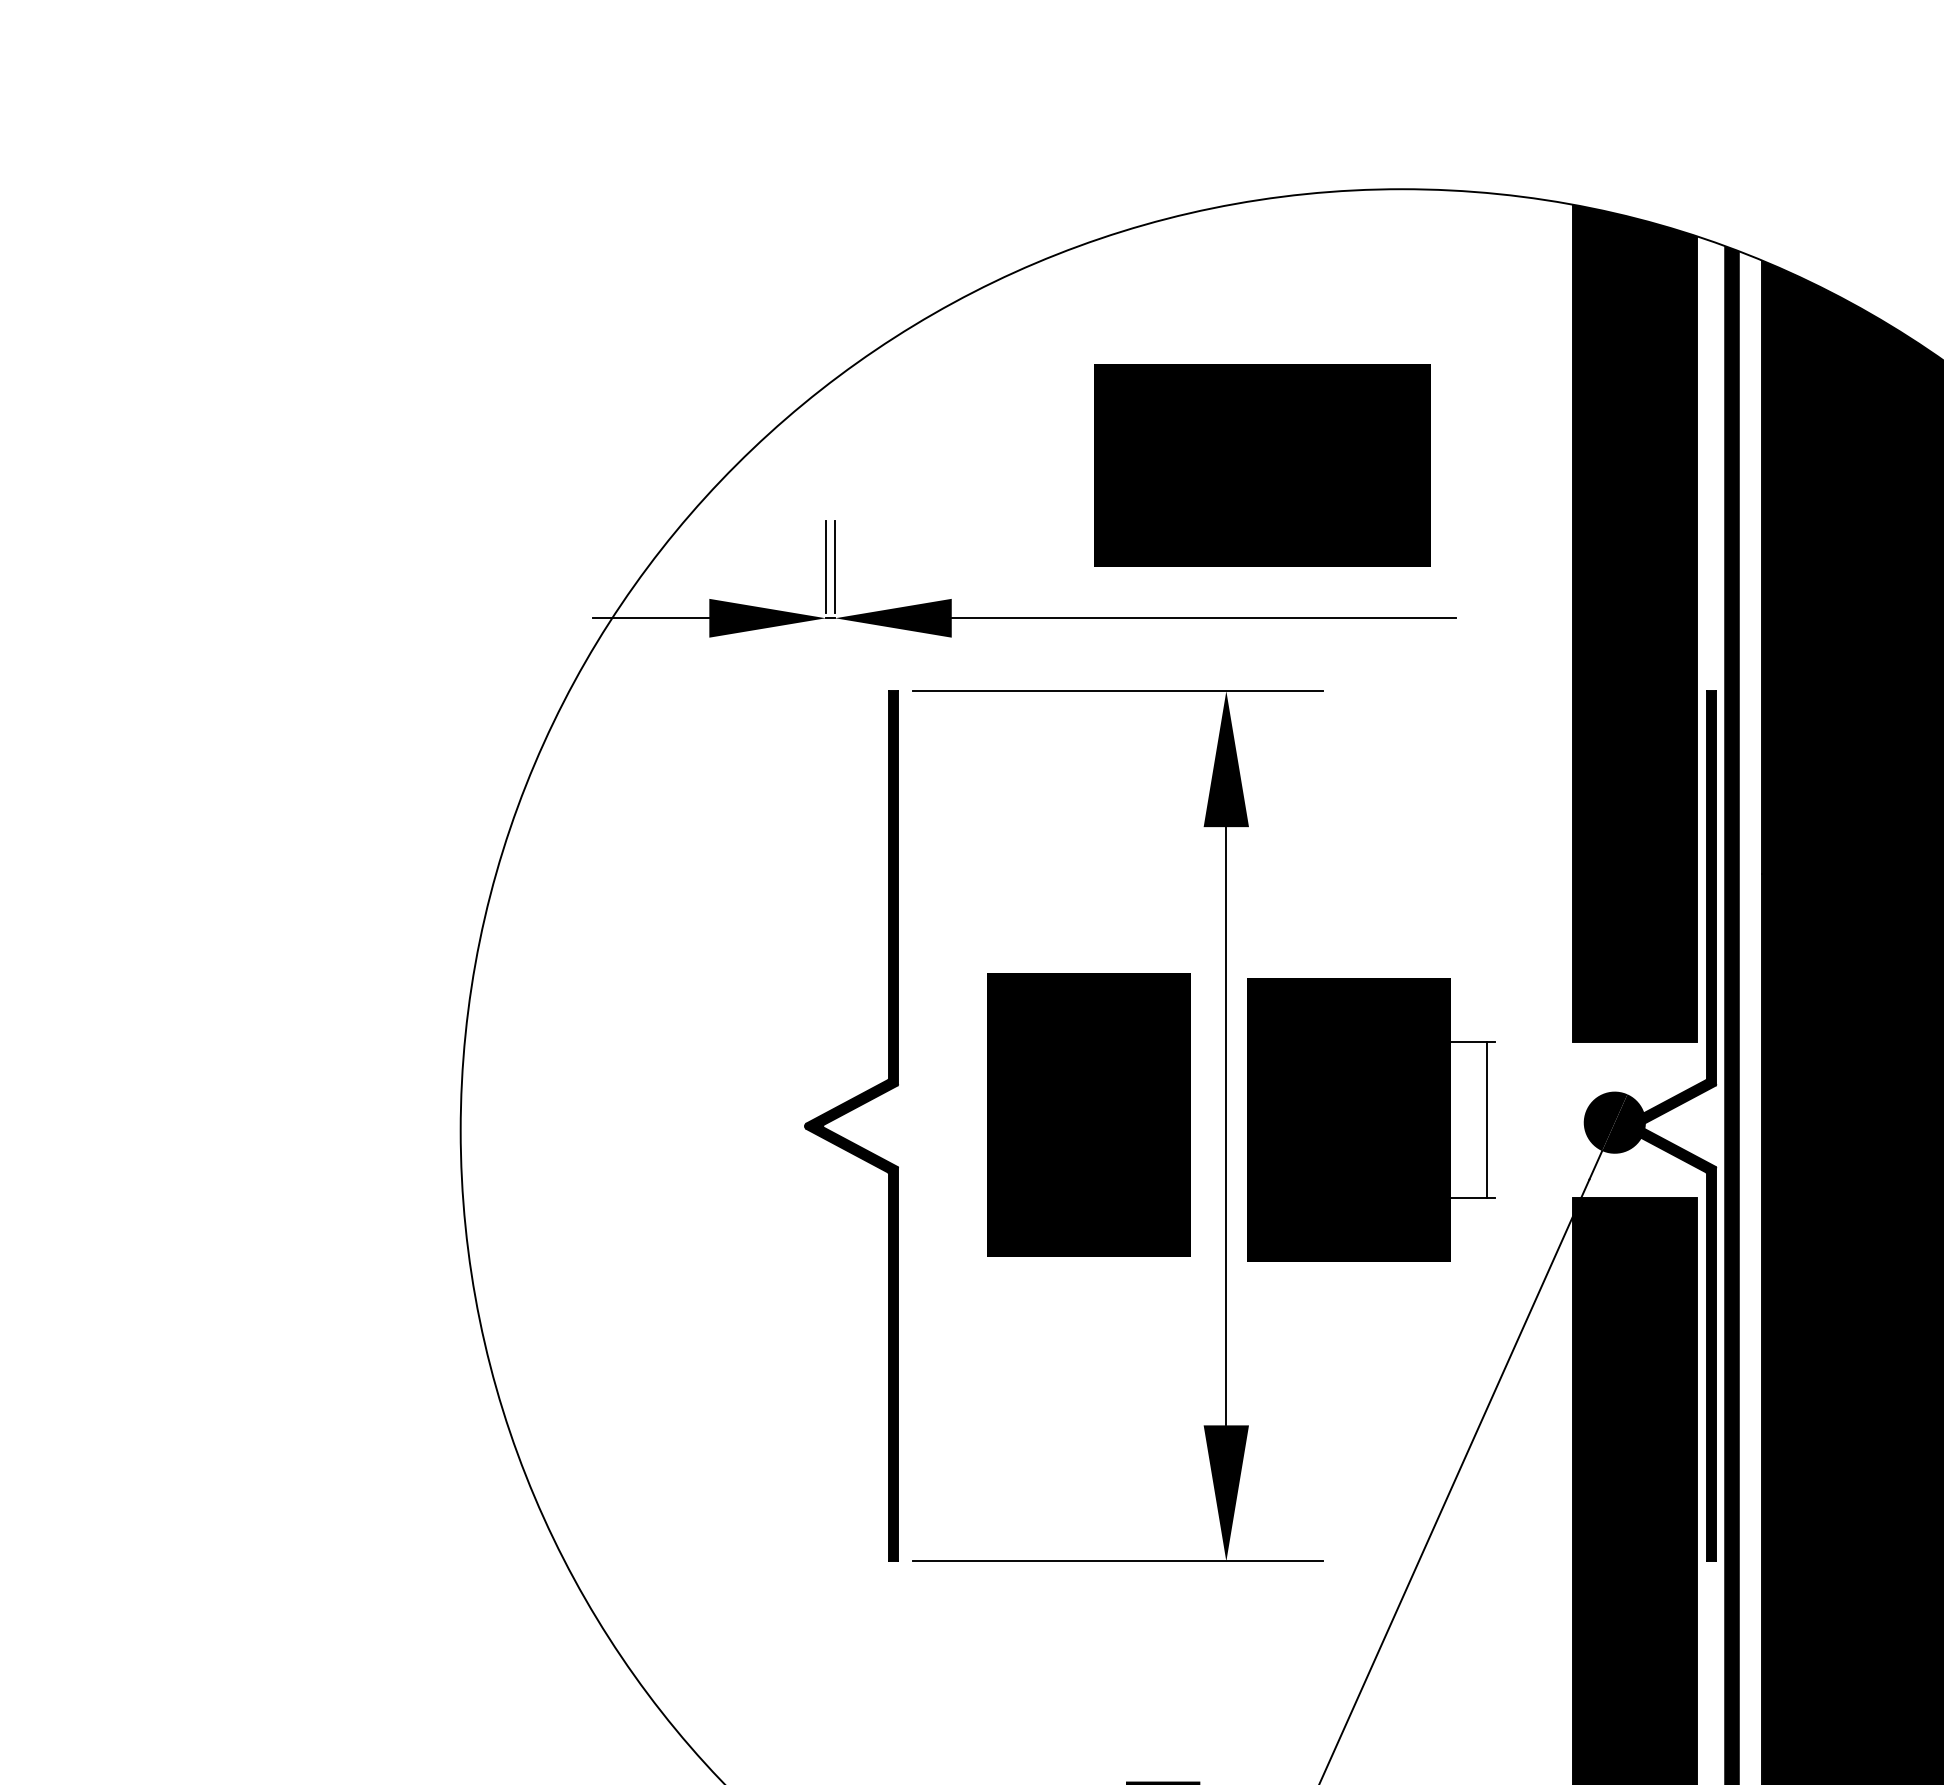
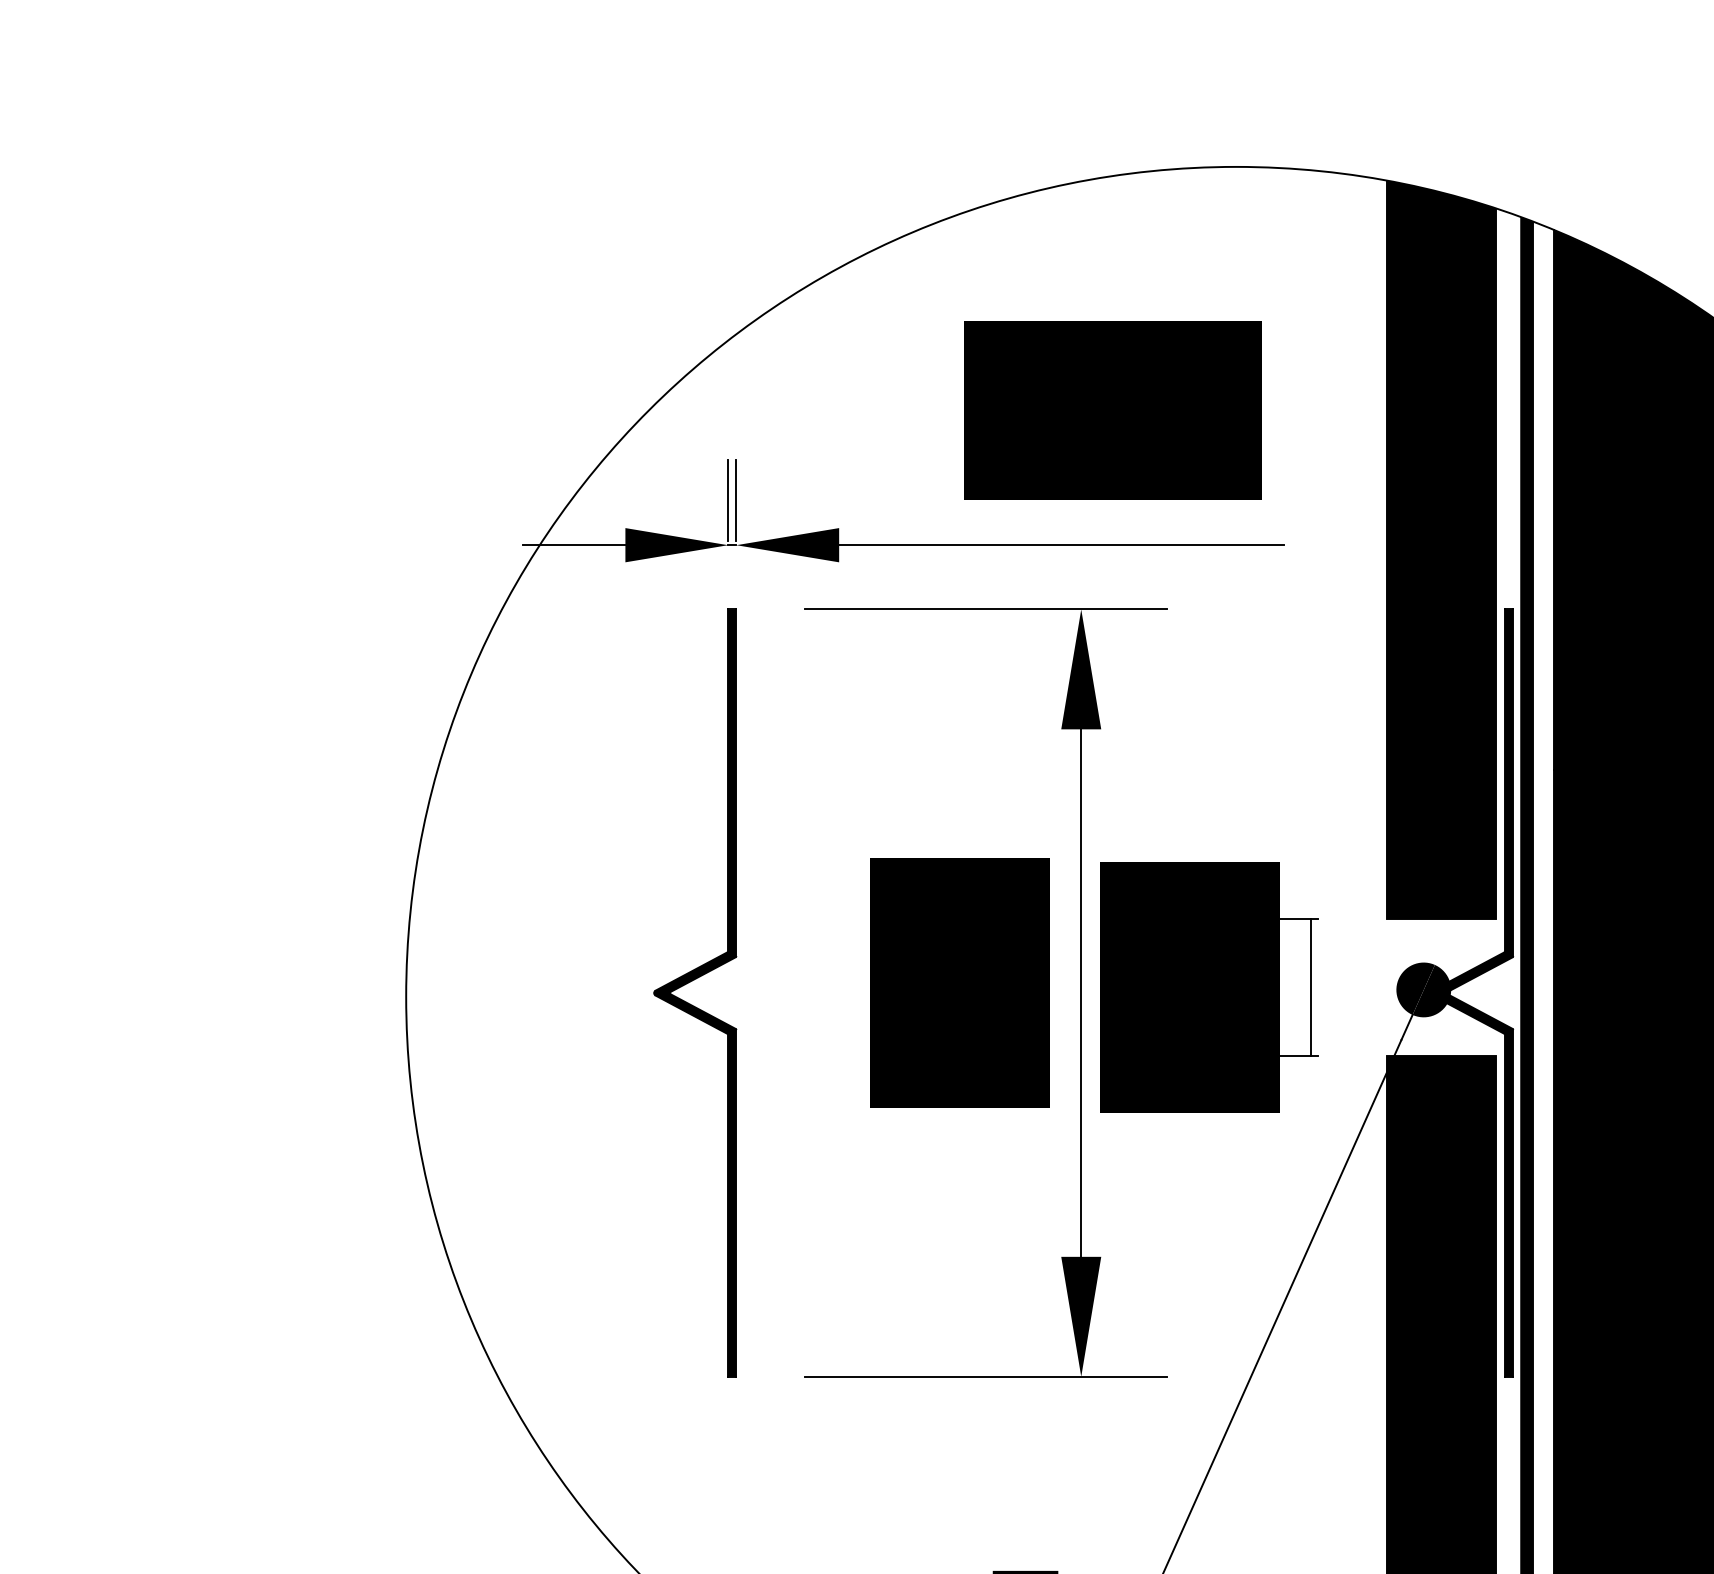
part: (845, 1114) -> (689, 982), moved

